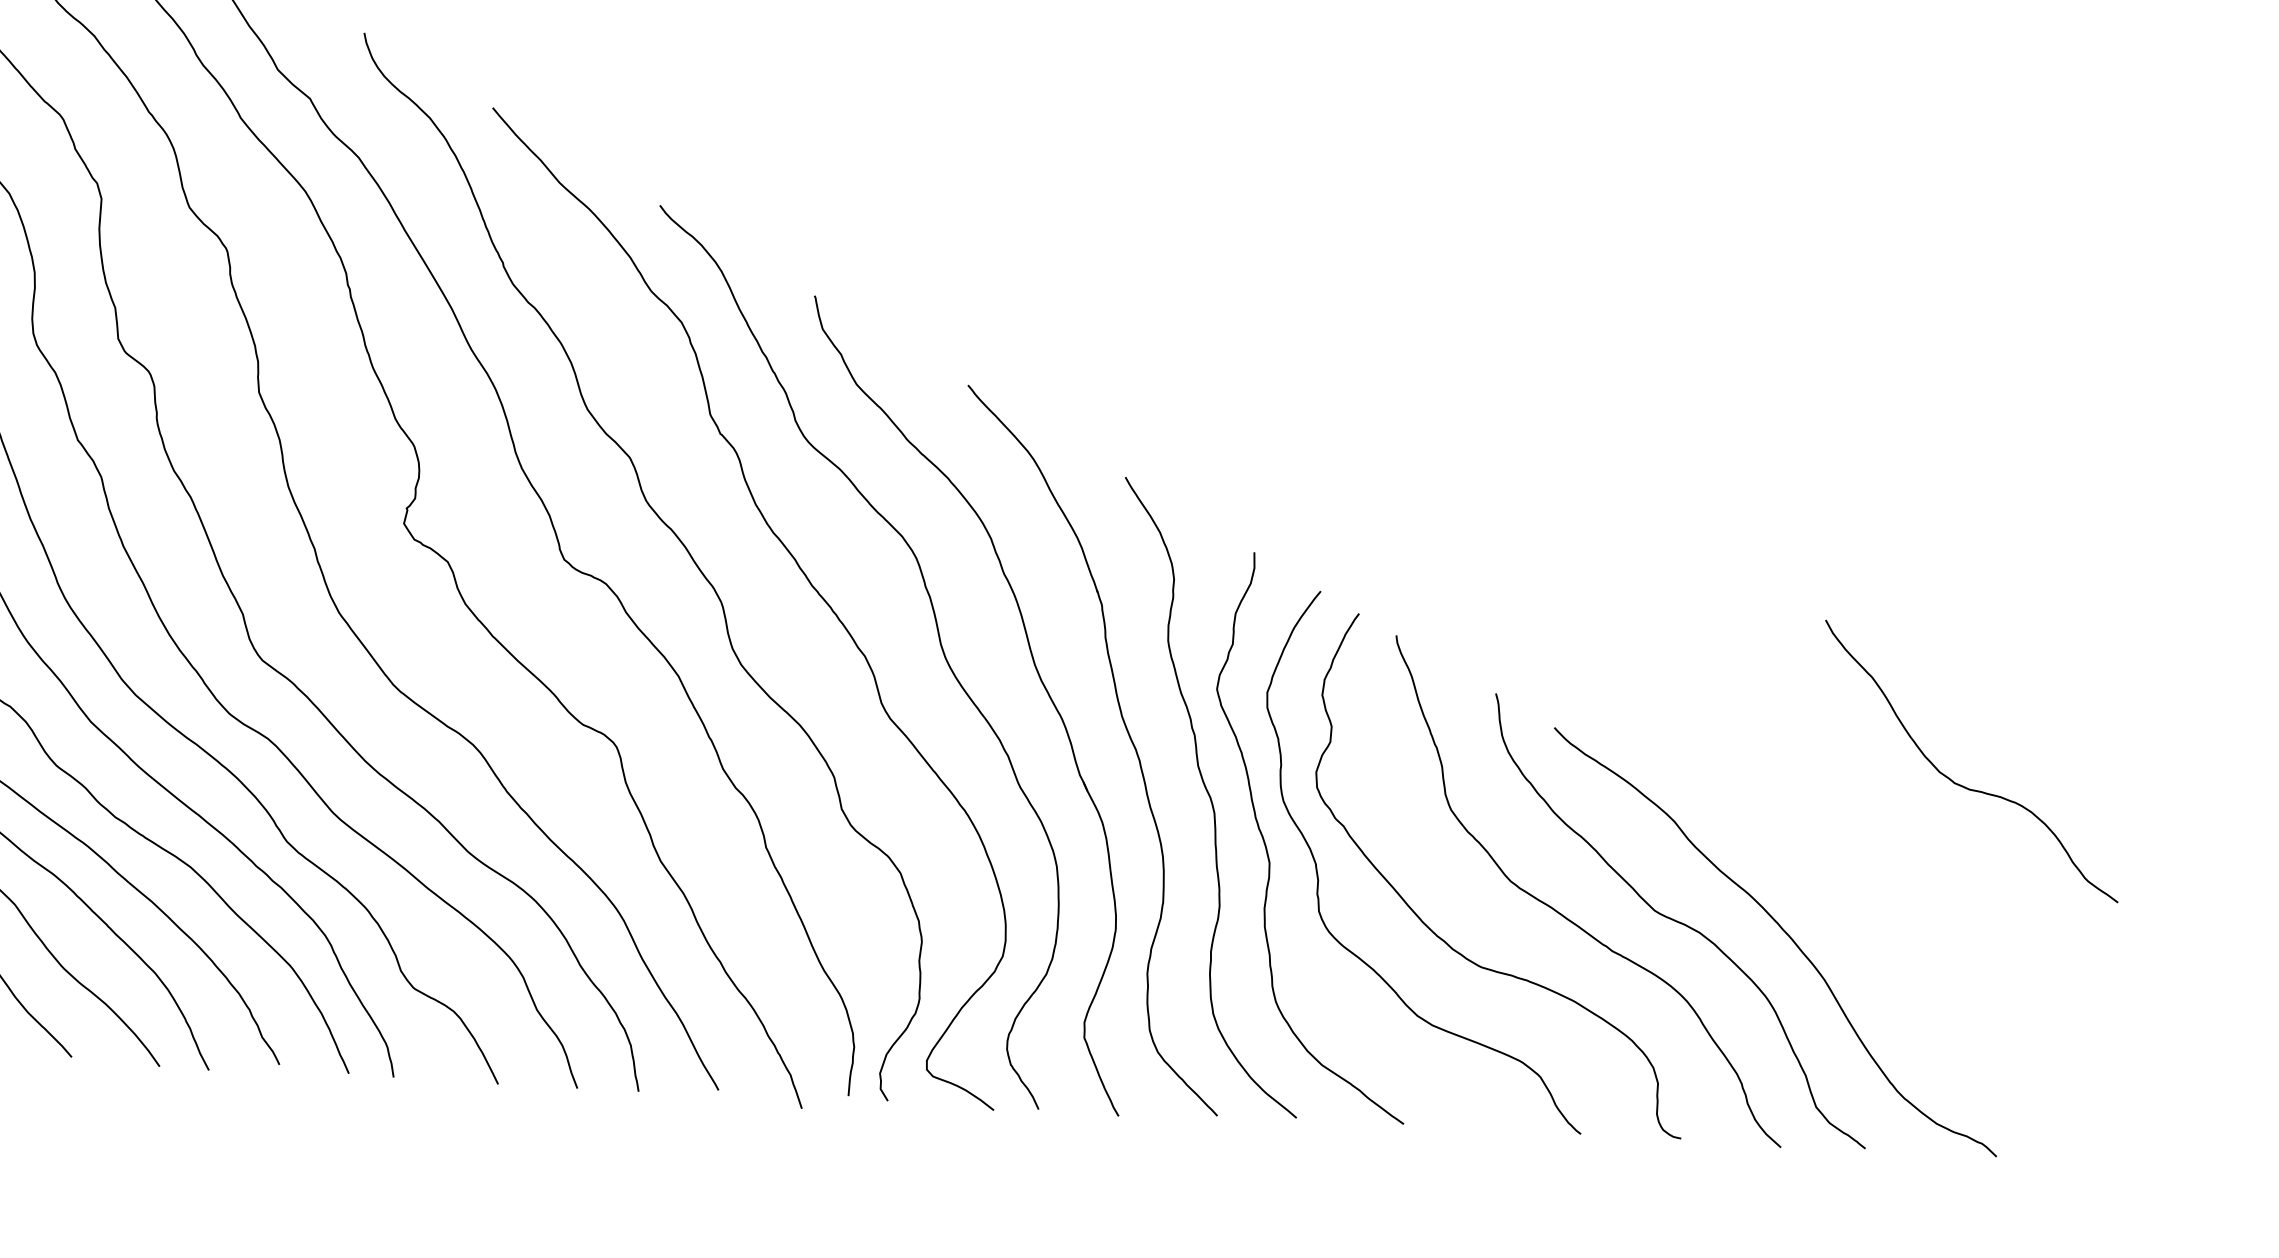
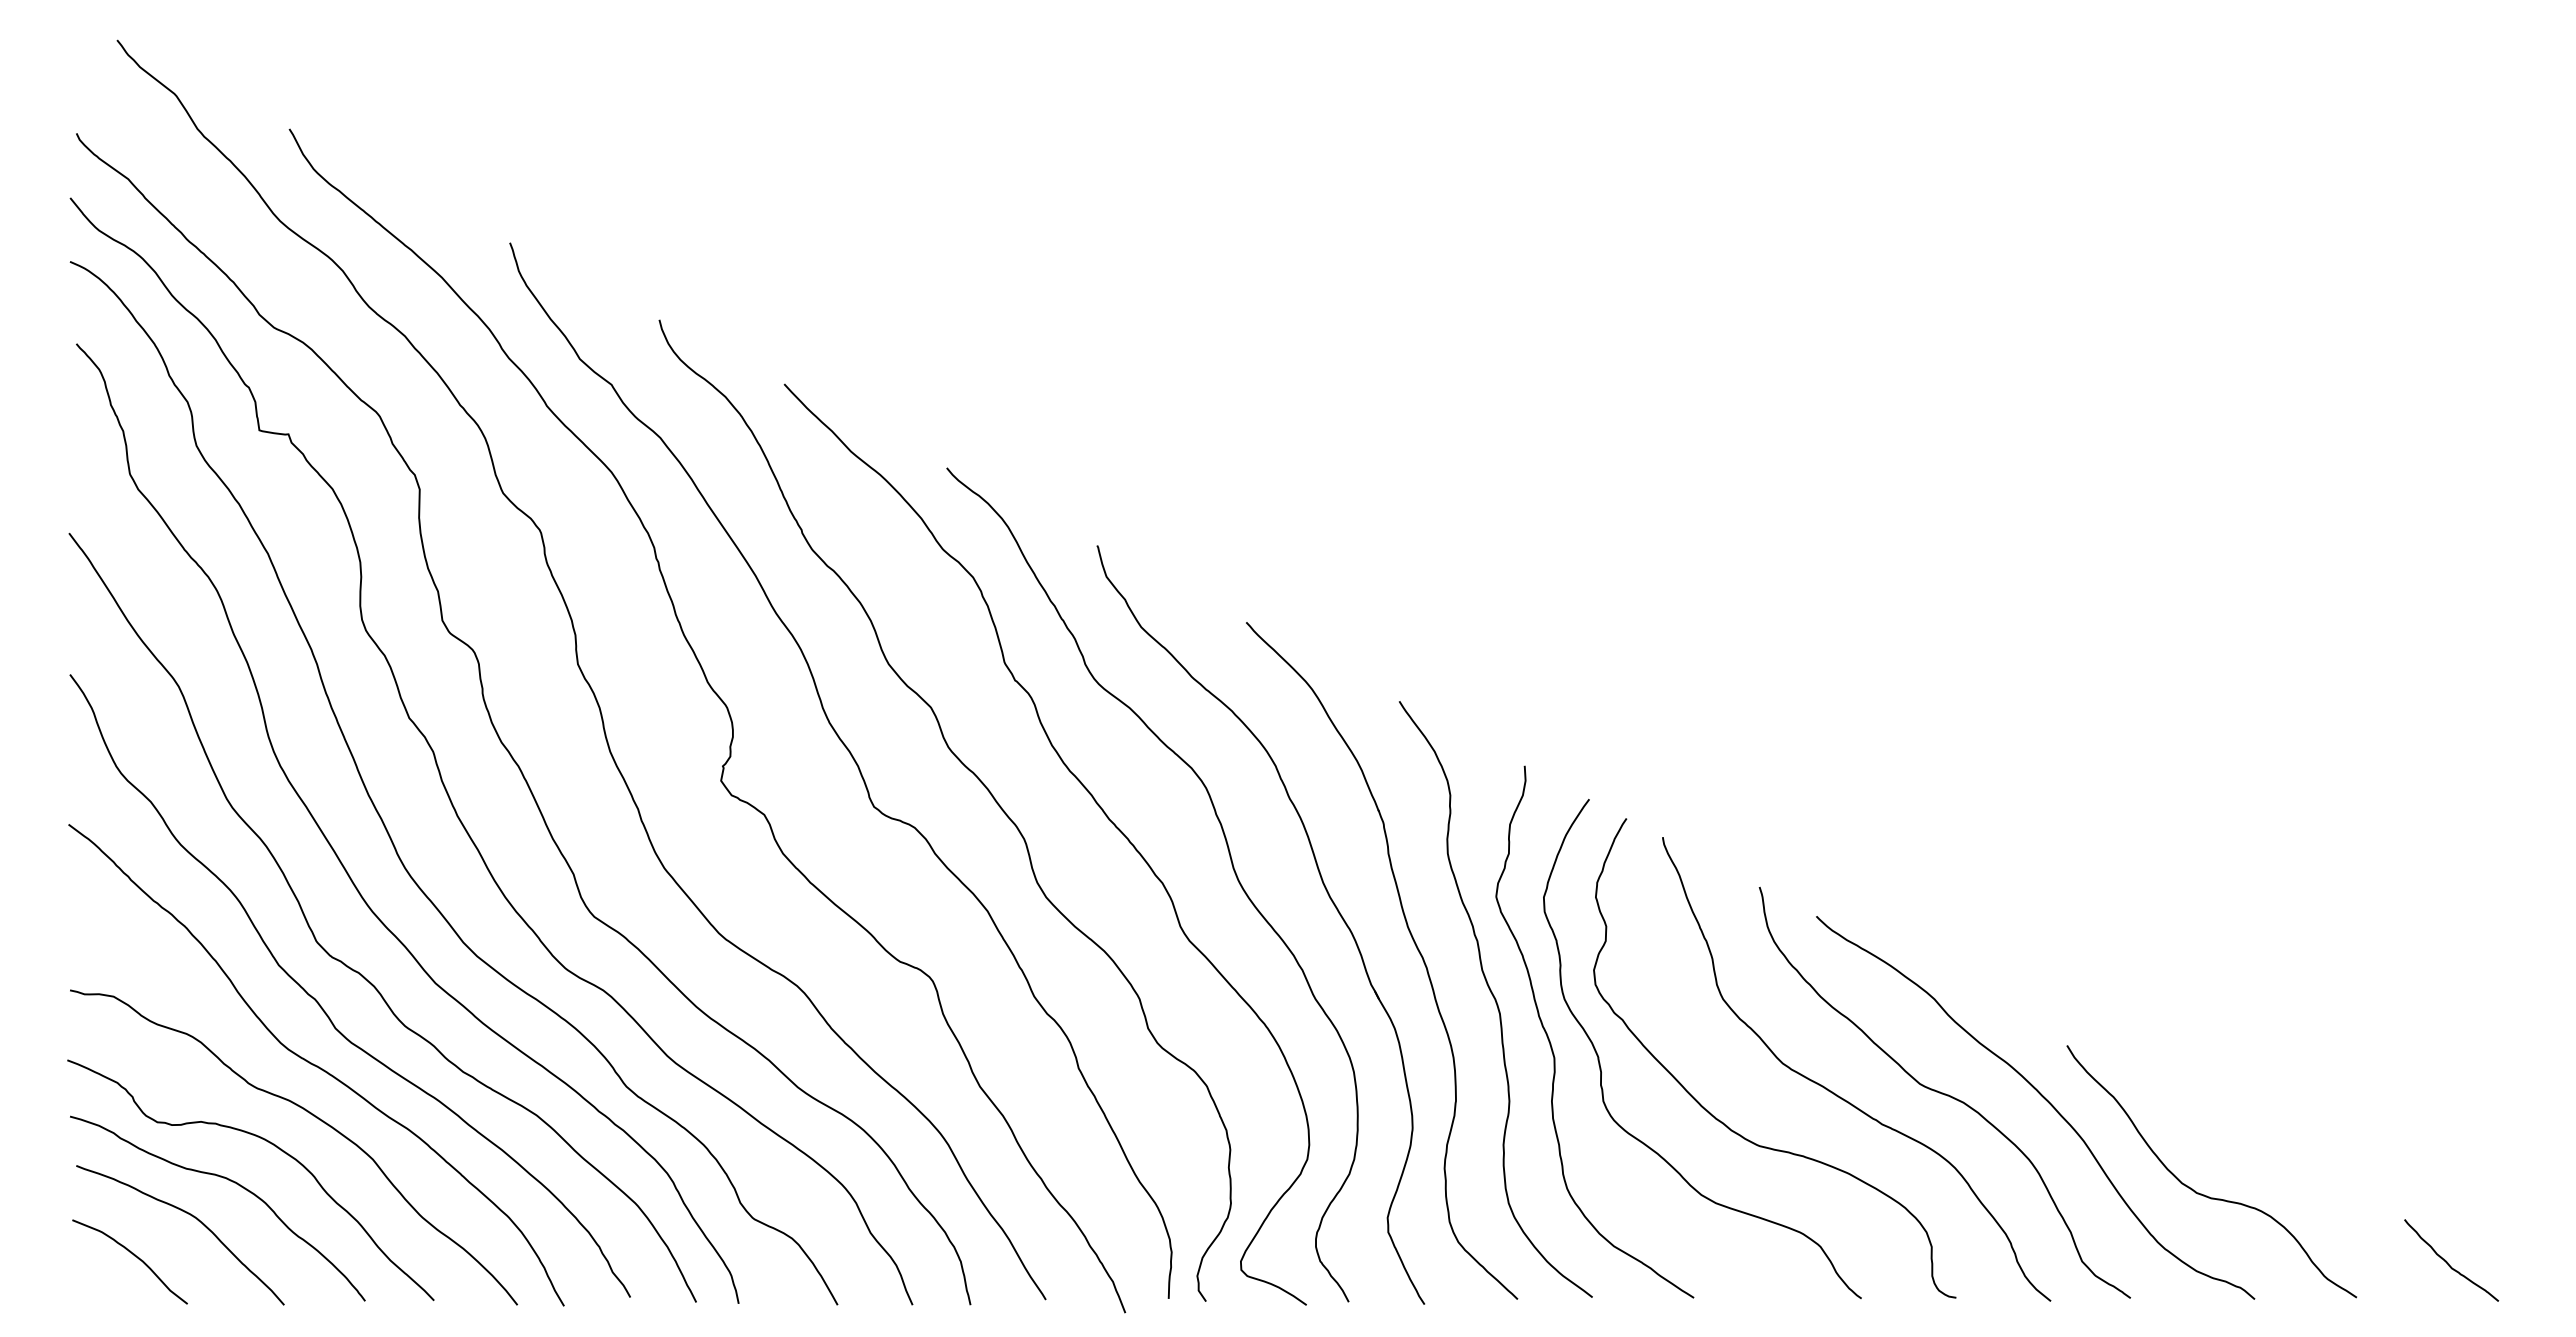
curve: (1962, 785) -> (2204, 1194), moved
curve: (2203, 1128) -> (2448, 1262), added

